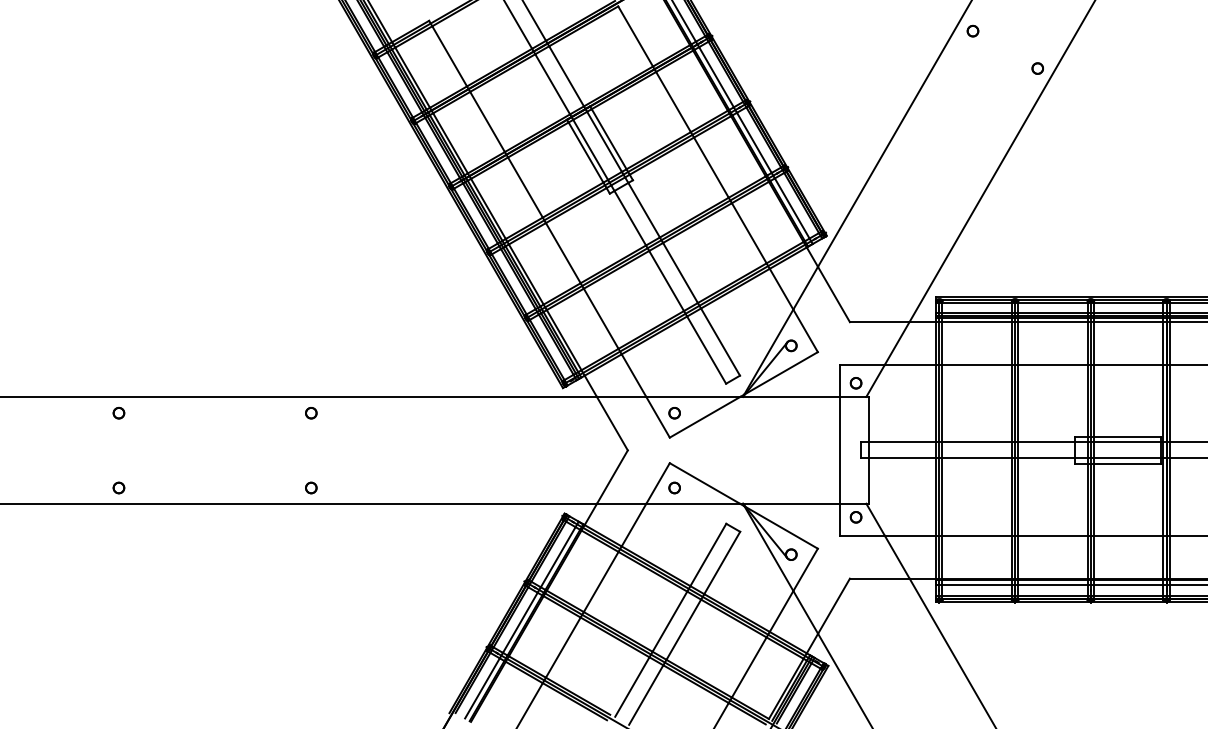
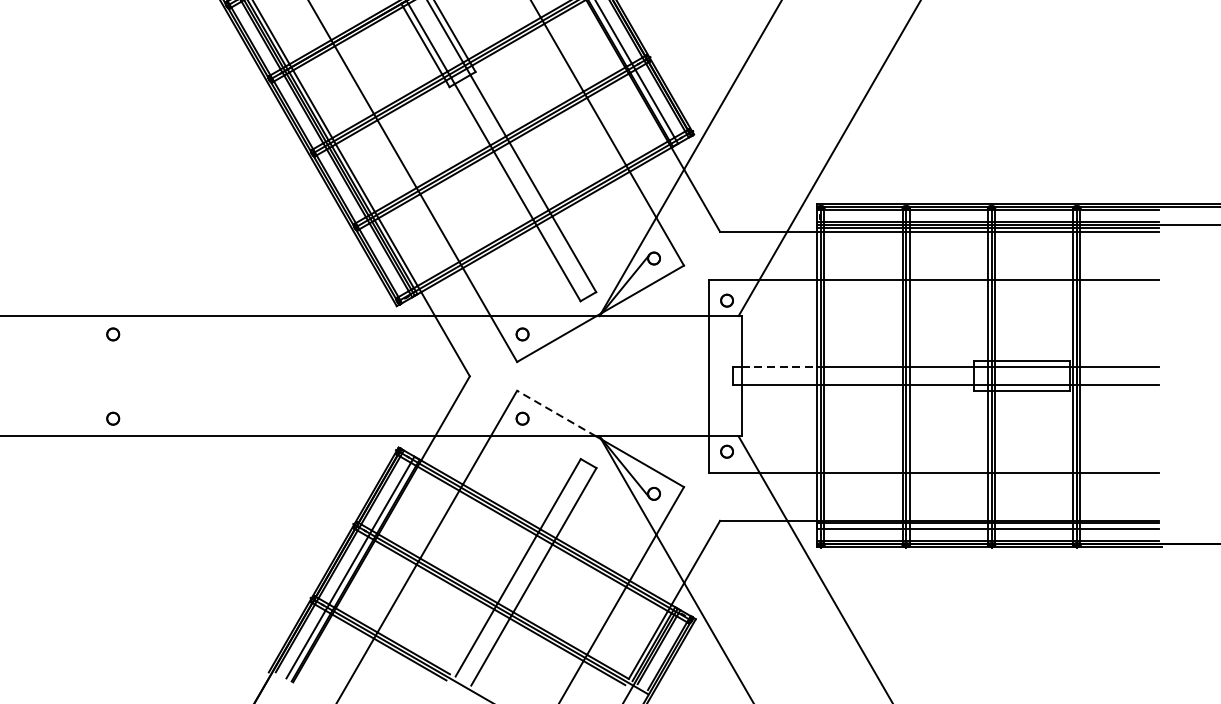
line: (902, 442) -> (779, 367), solid -> dashed
line: (704, 483) -> (556, 413), solid -> dashed

